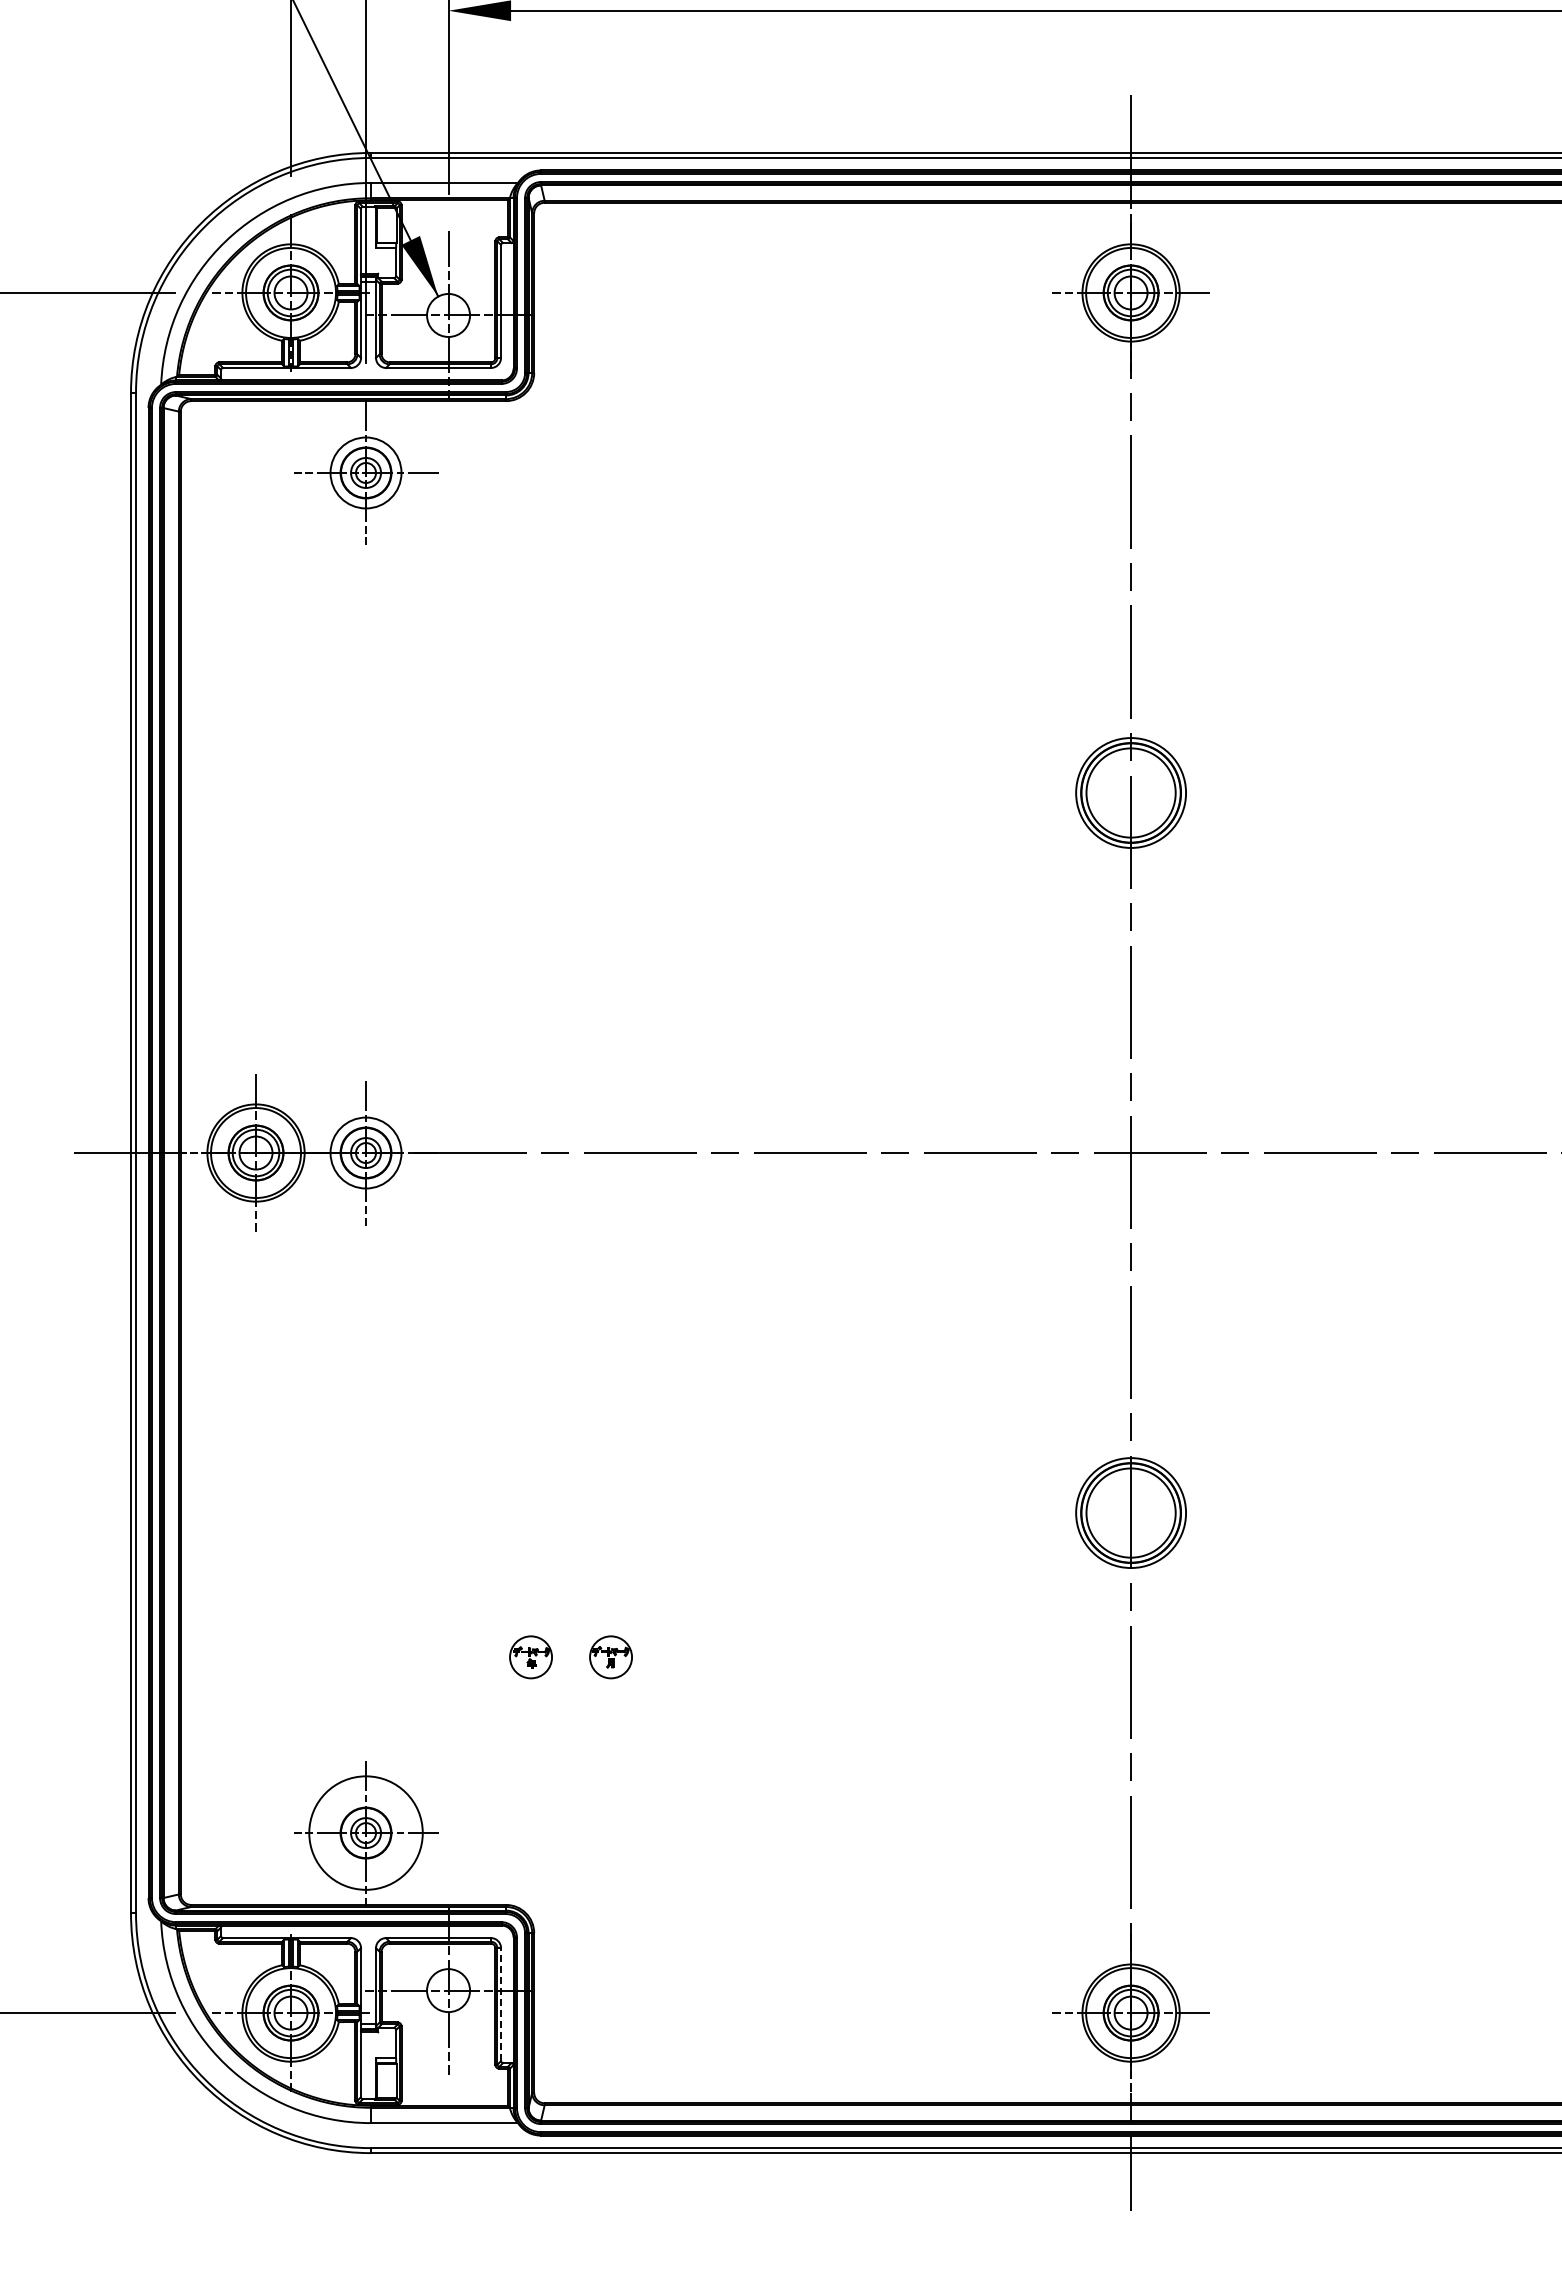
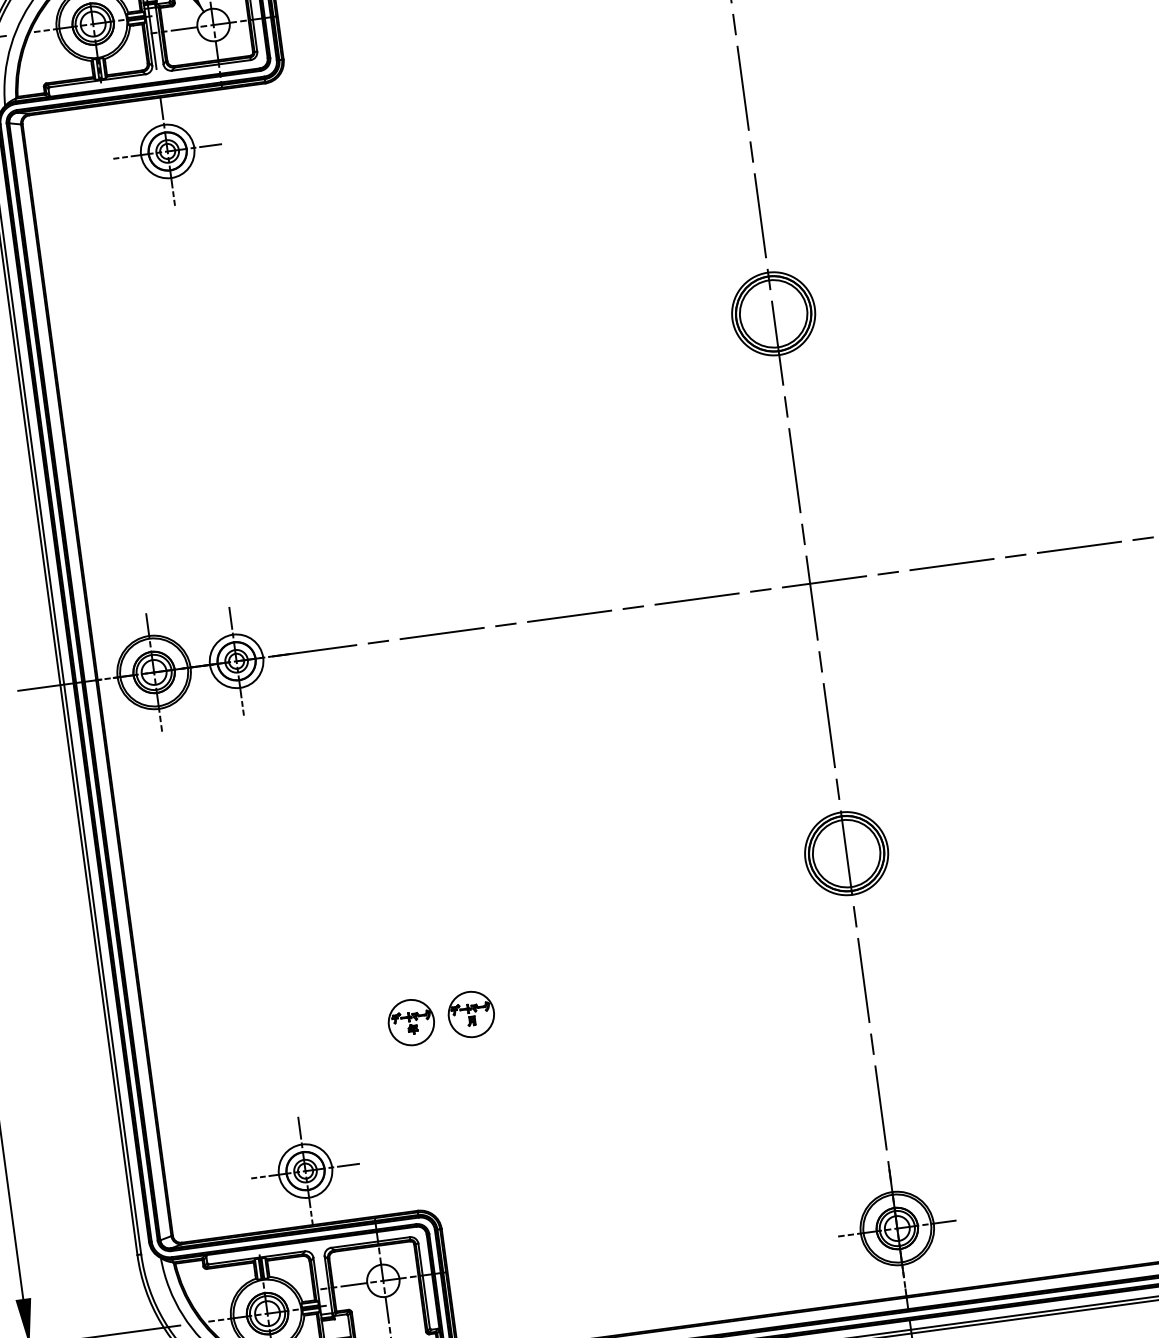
part: (530, 1657) -> (411, 1022), size x1.43
part: (610, 1657) -> (471, 1014), size x1.43
circle: (365, 1832) -> (305, 1170), size x0.62
line: (501, 2004) -> (424, 1285), dashed -> solid

